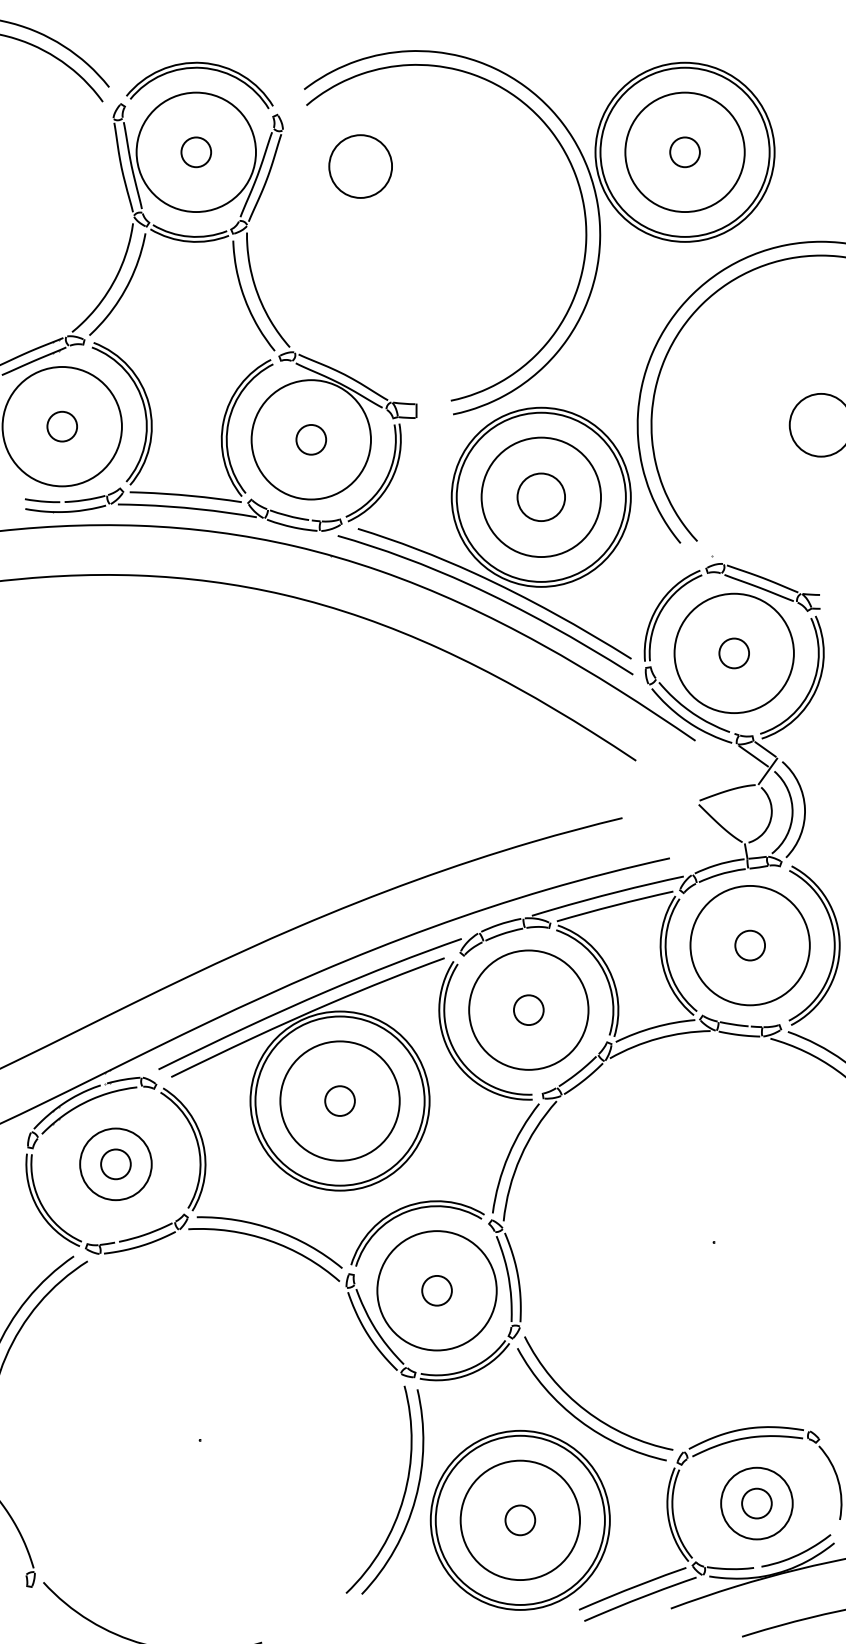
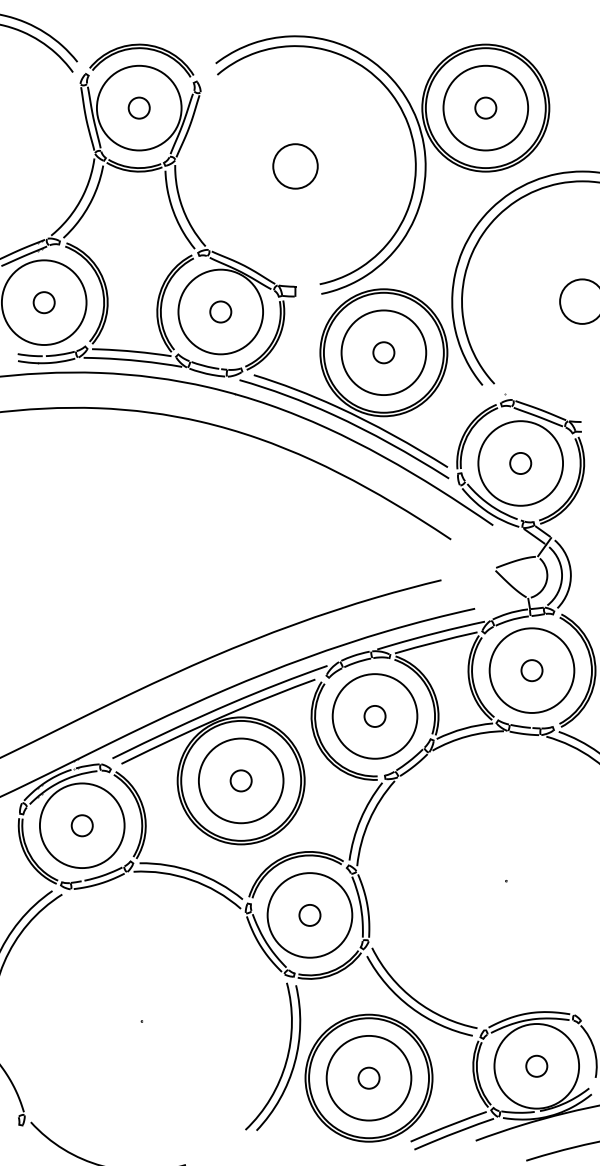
circle: (360, 166) -> (295, 166), moved
circle: (541, 497) -> (384, 352), size x0.62
circle: (115, 1164) -> (81, 825), size x1.67
circle: (756, 1503) -> (536, 1066), size x1.67

